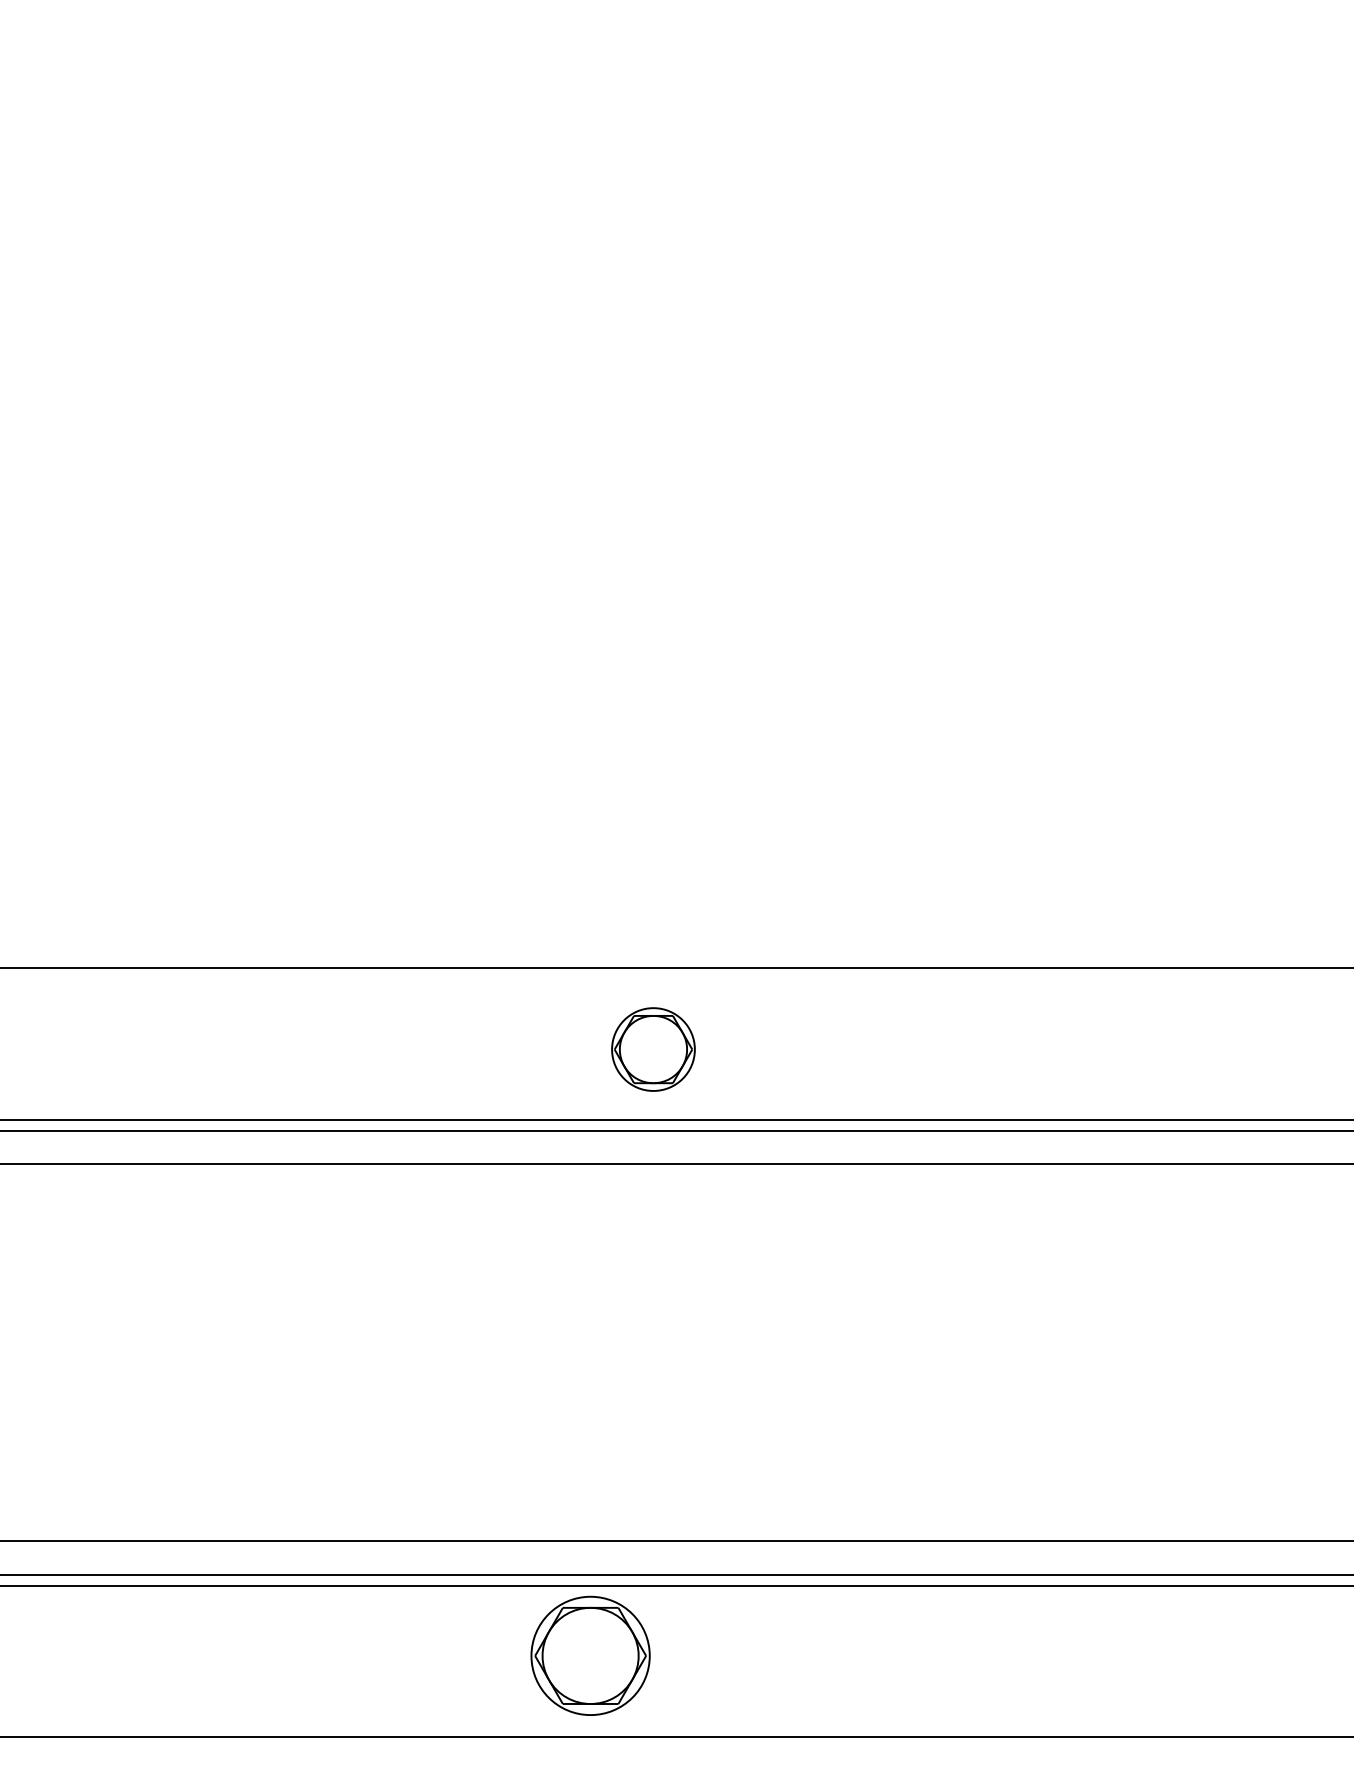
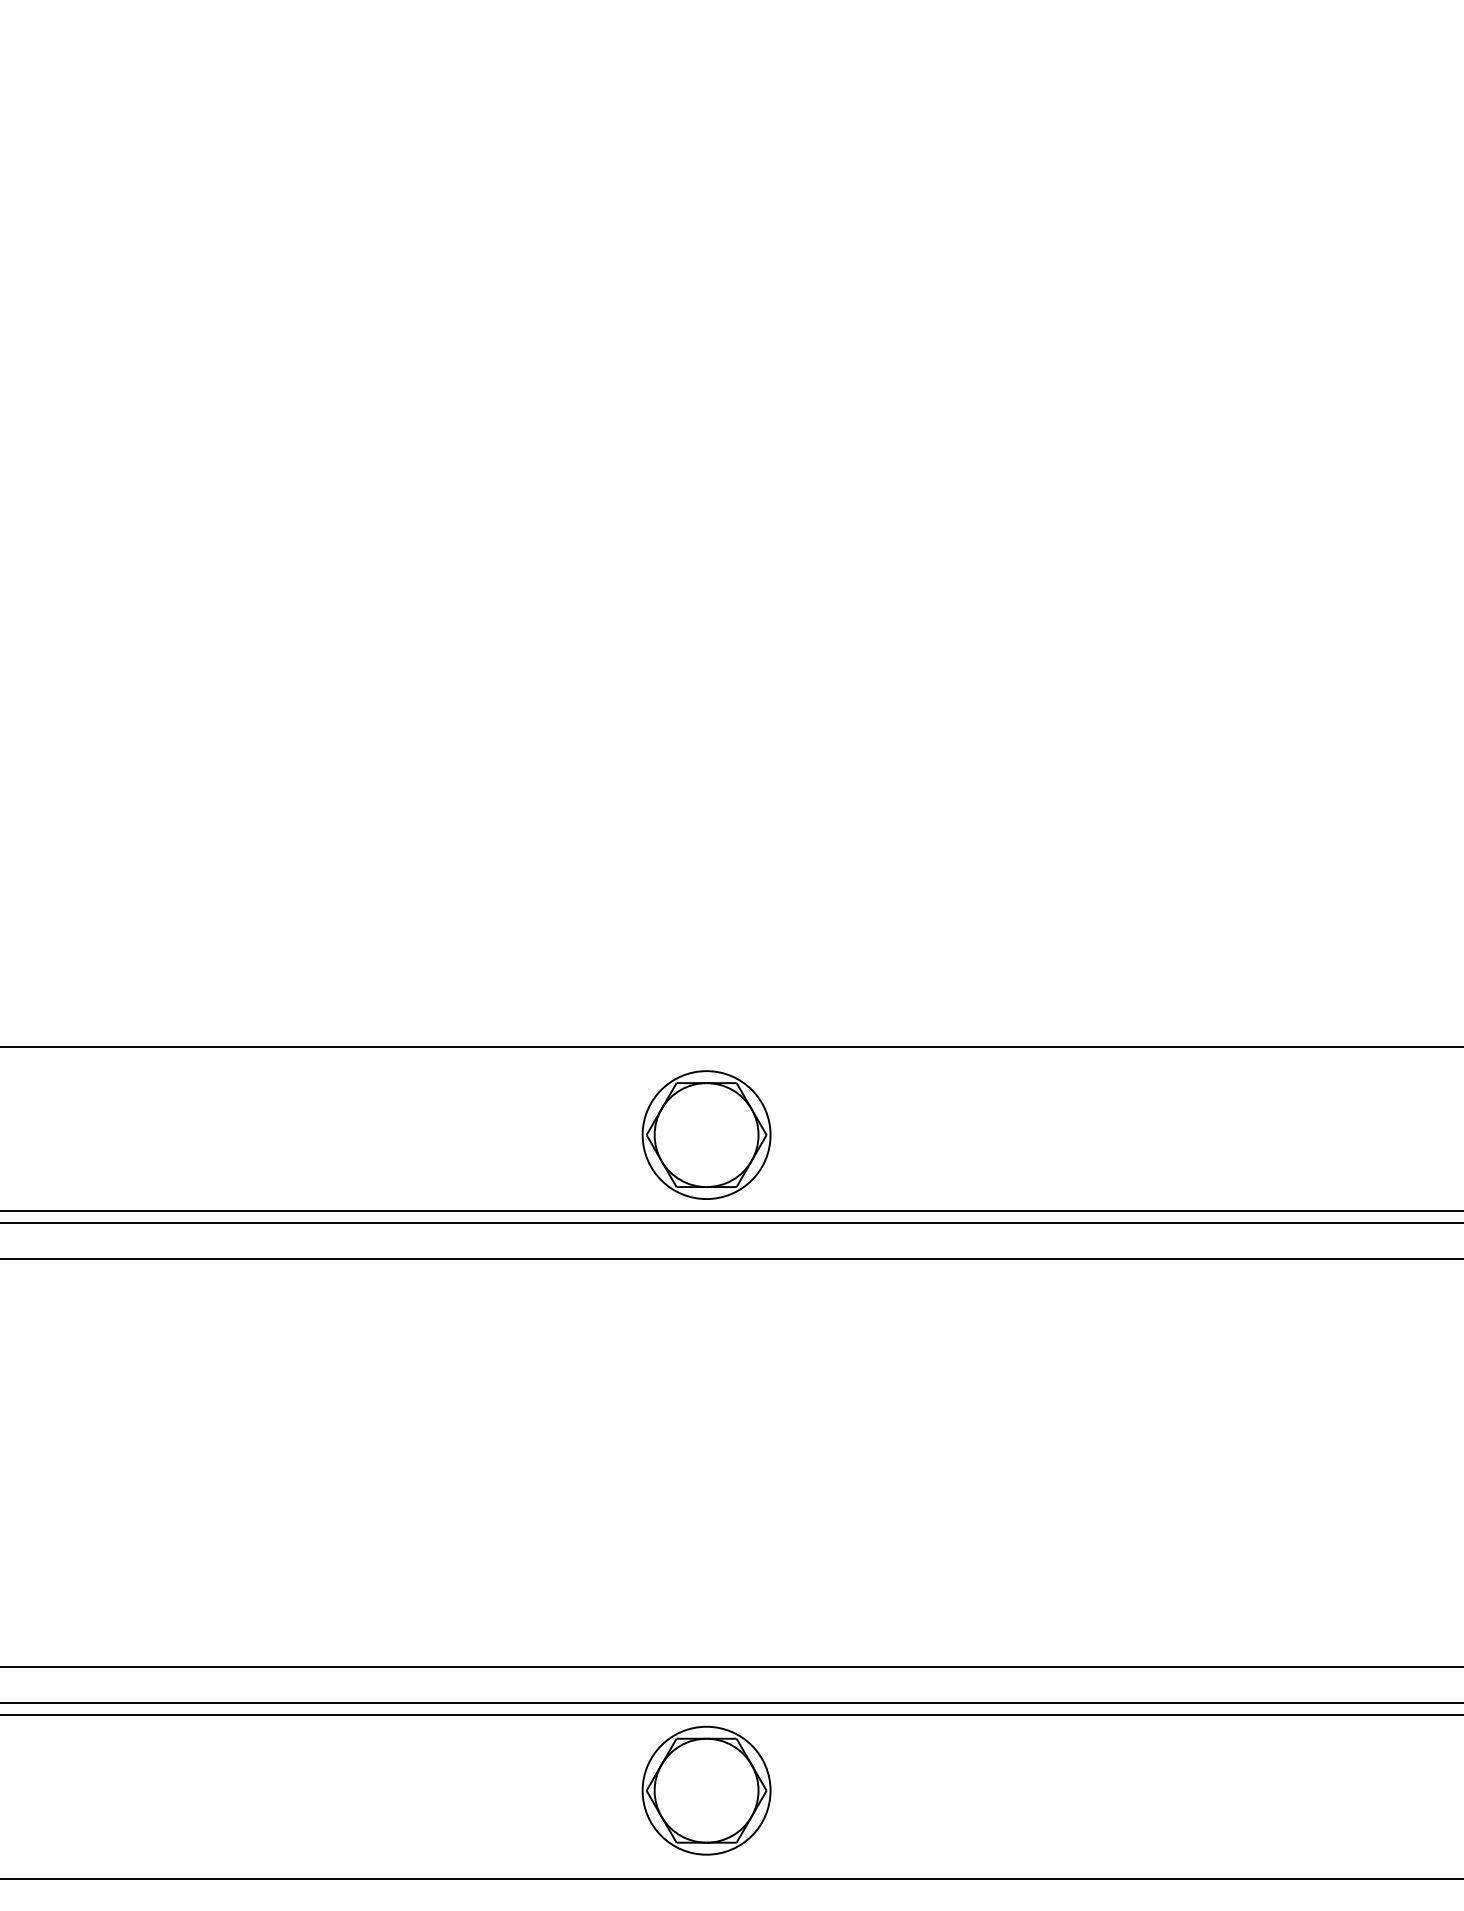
part: (653, 1049) -> (706, 1134), size x1.43
part: (590, 1655) -> (706, 1790), moved

